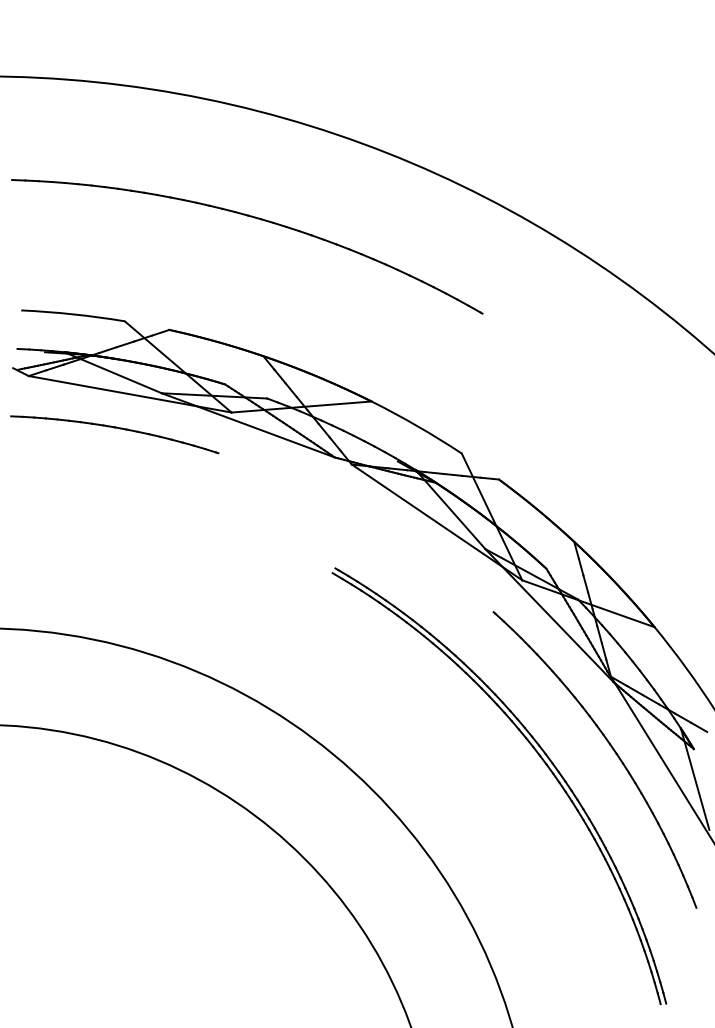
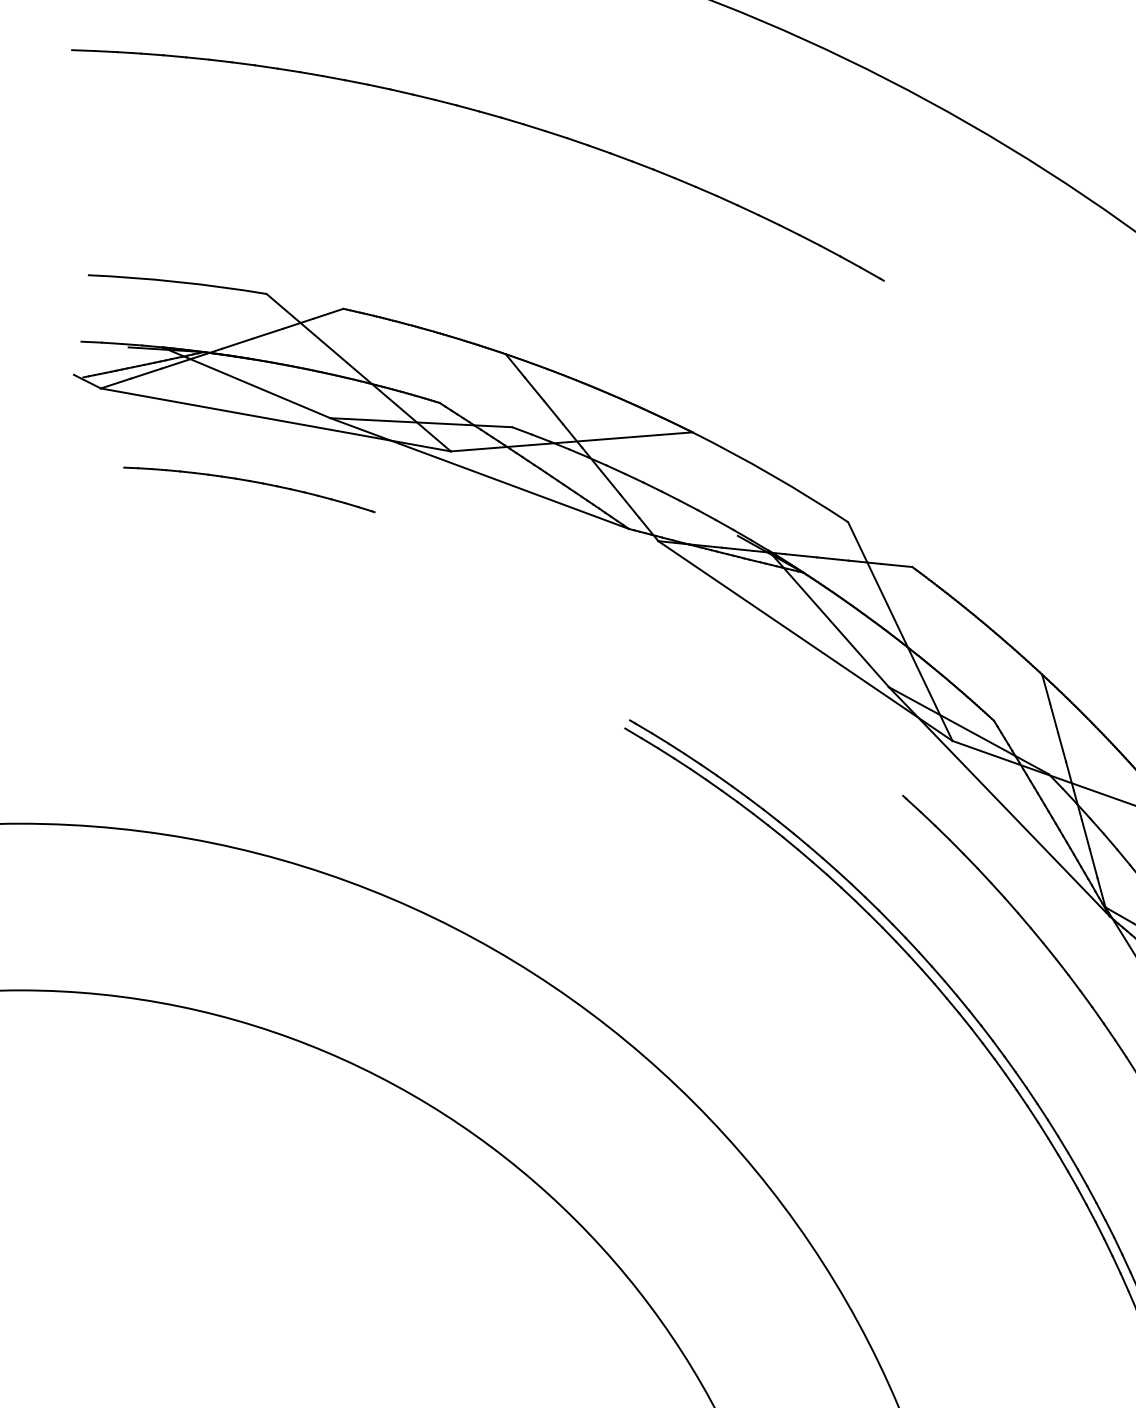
part: (114, 434) -> (248, 489), size x0.7

